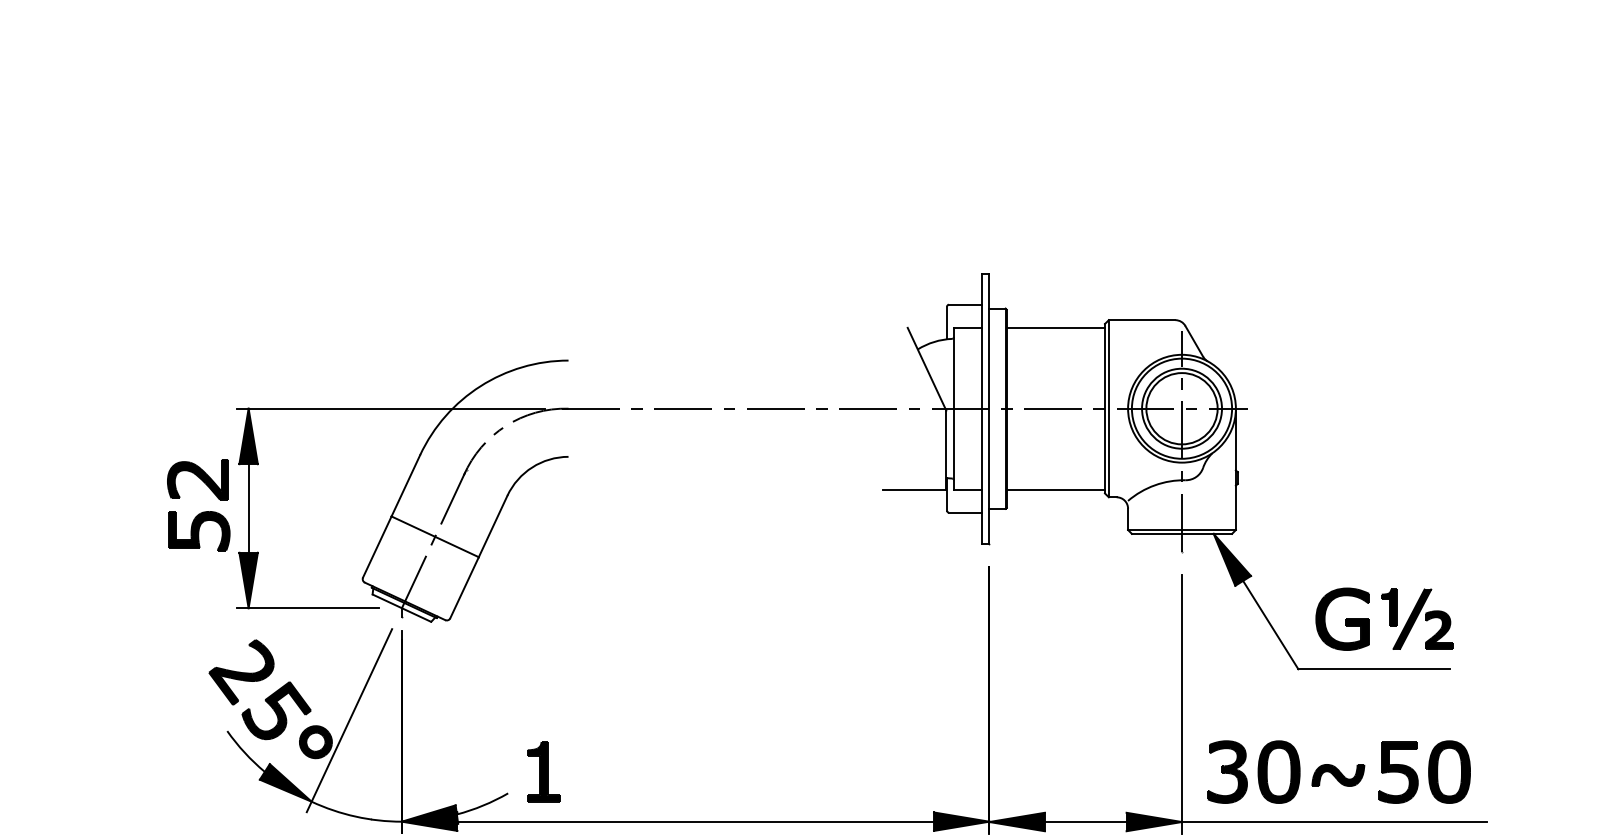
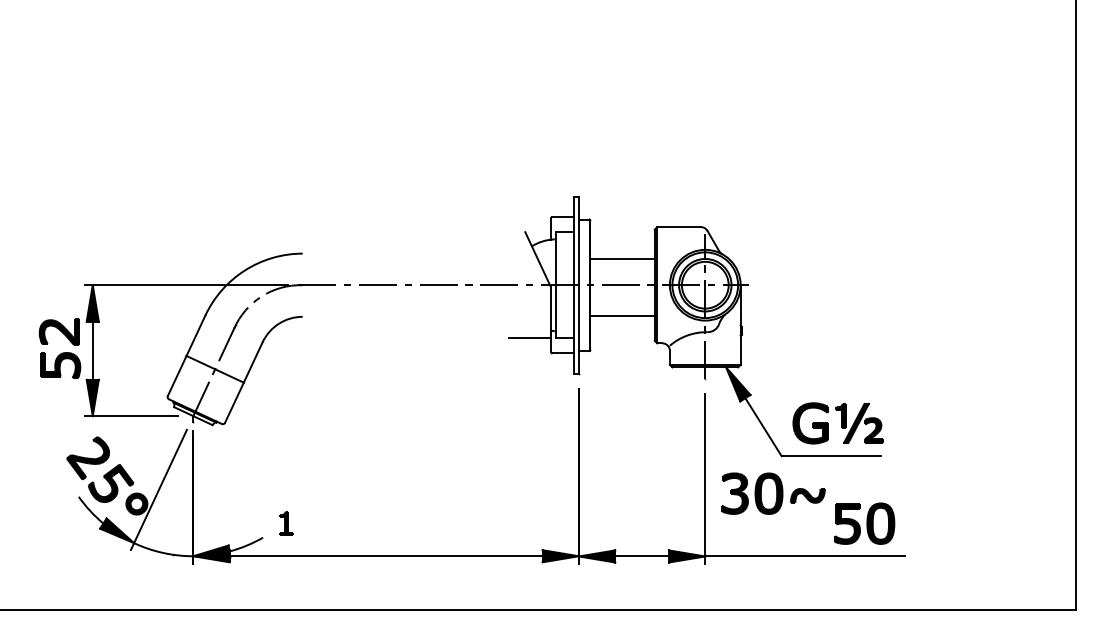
line: (1055, 328) -> (622, 259), moved
line: (1055, 489) -> (622, 316), moved
part: (543, 771) -> (286, 523), size x0.6
part: (1285, 771) -> (773, 493), moved

